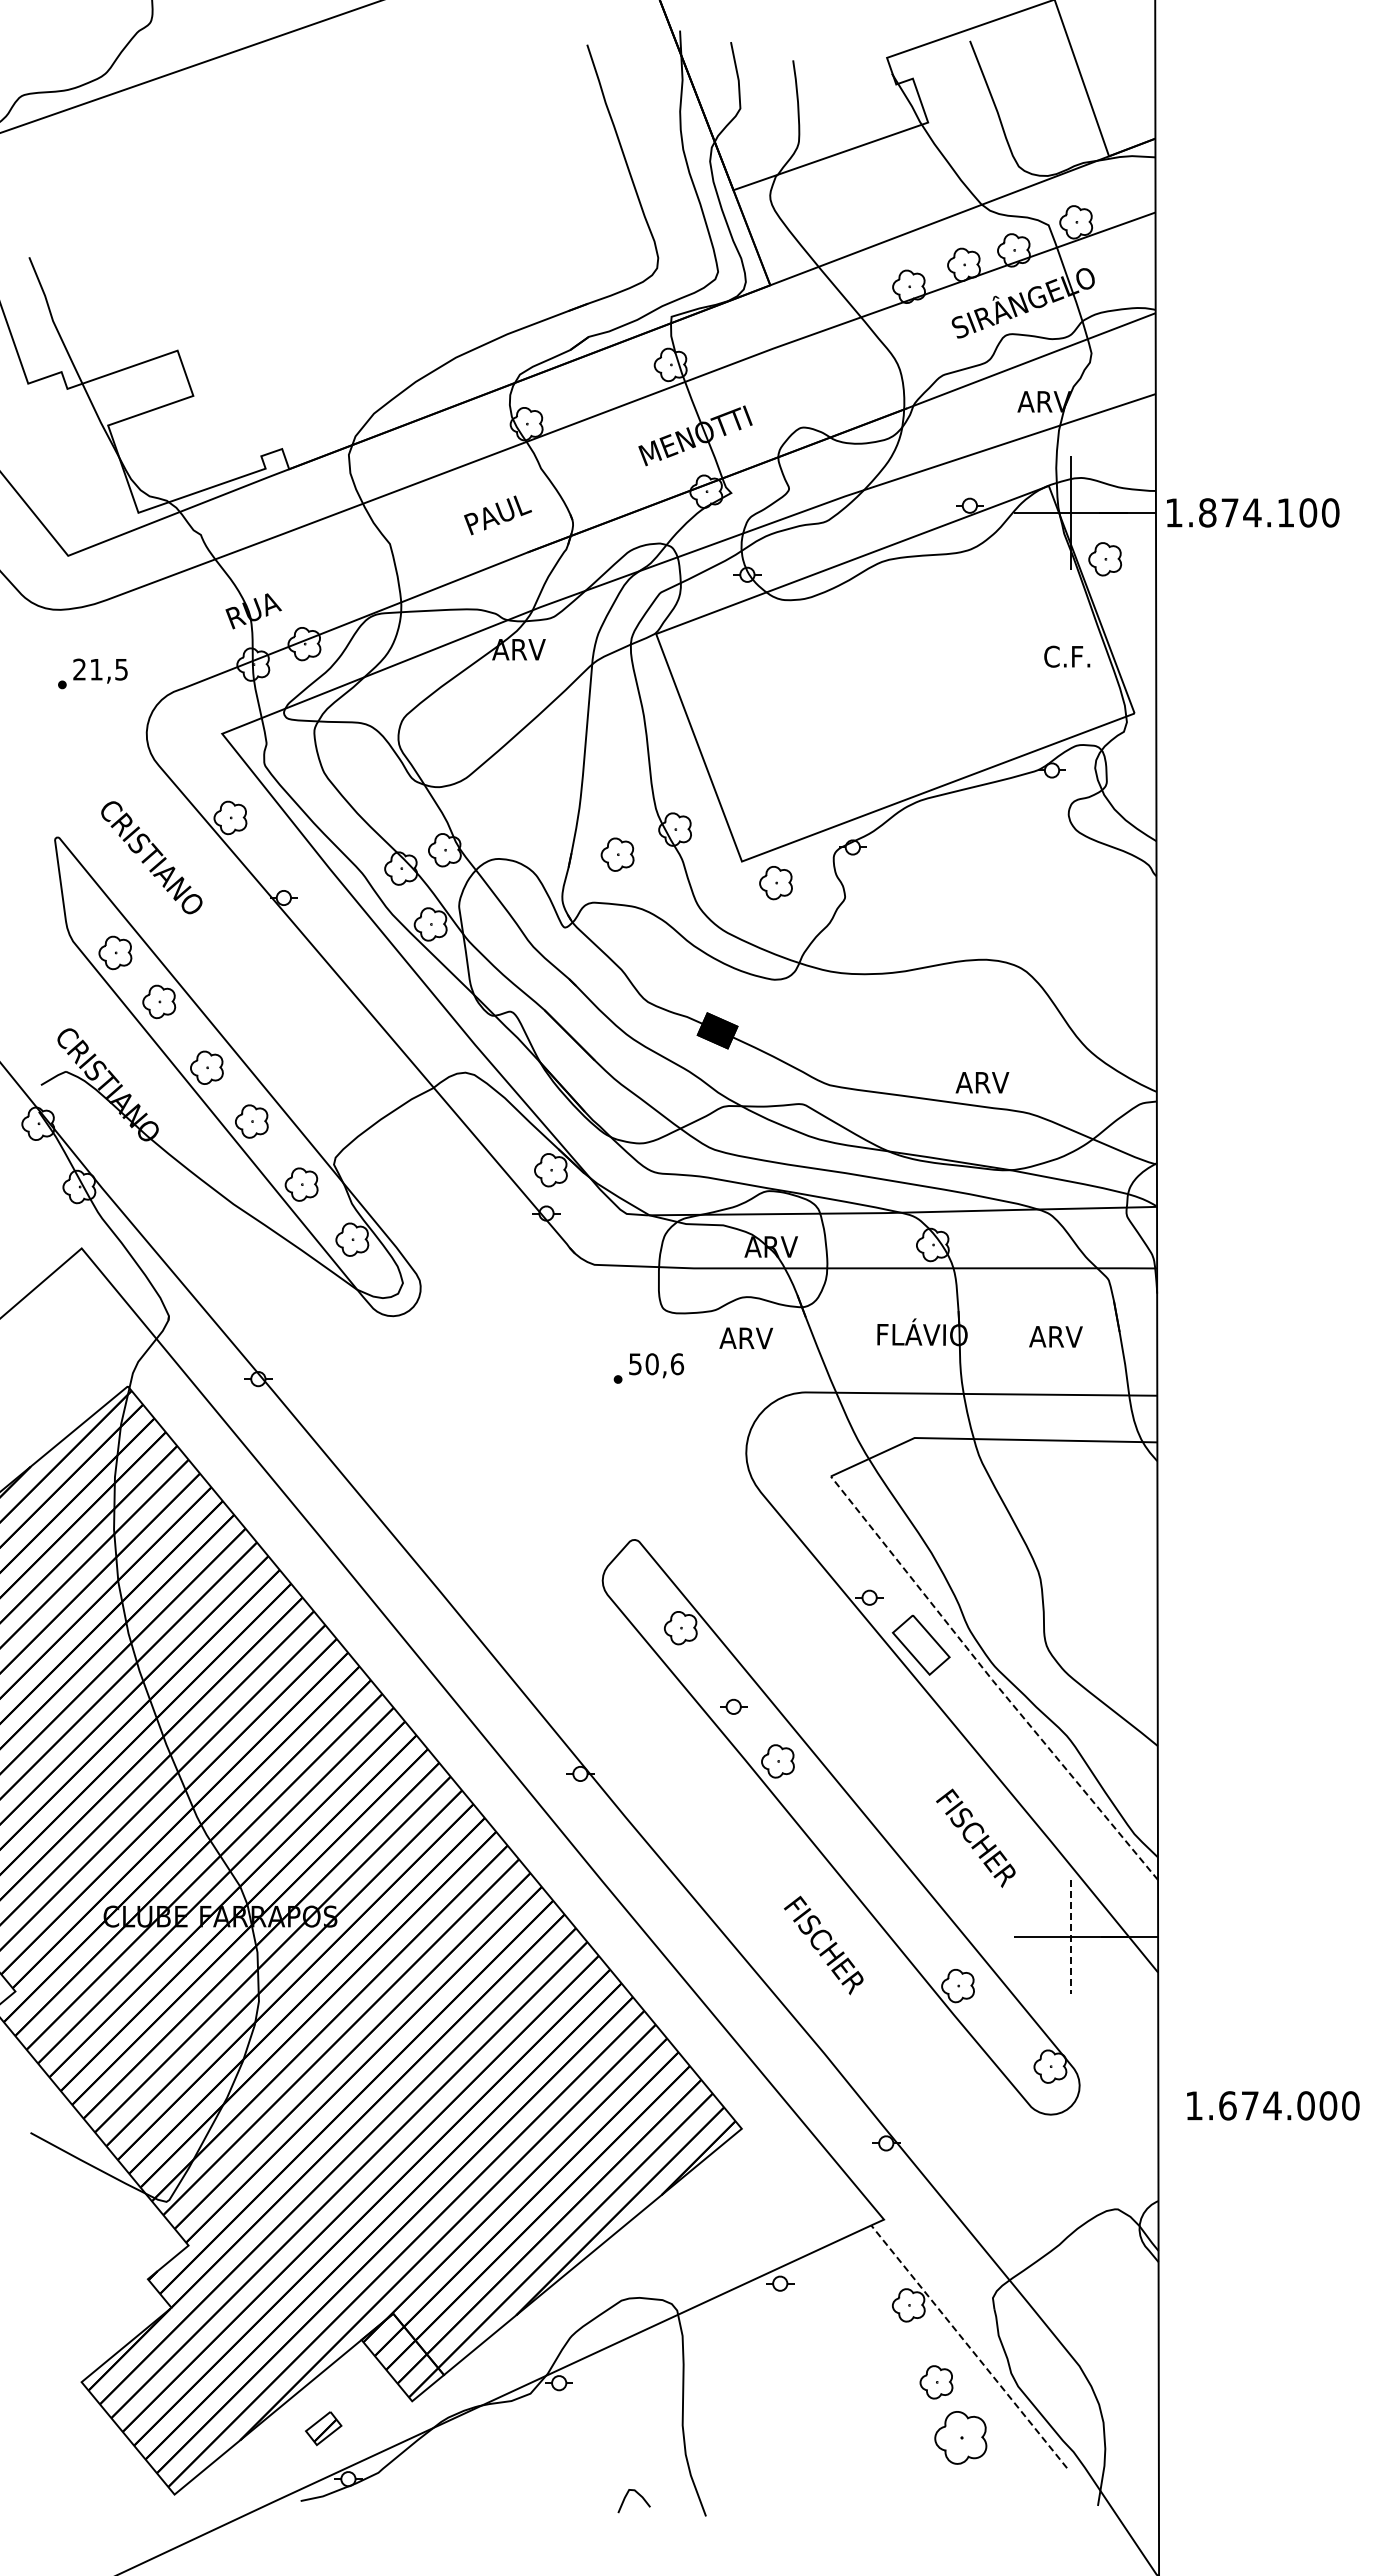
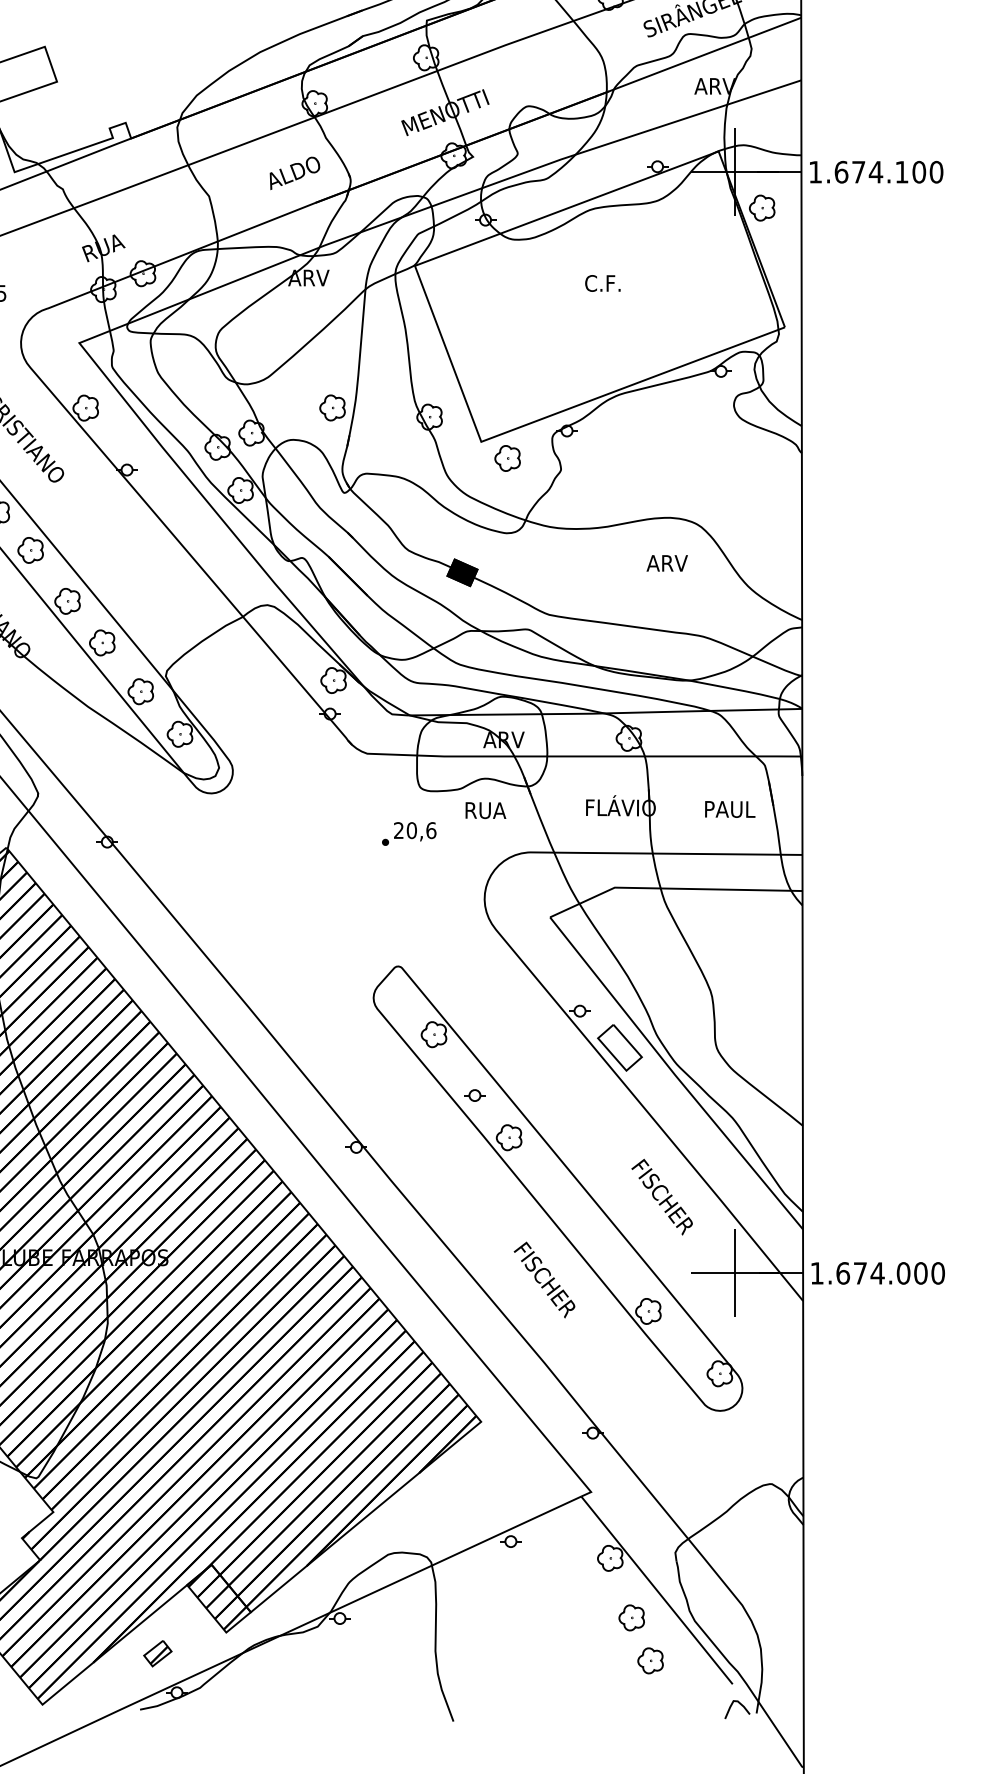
text: (1207, 512) -> (841, 171), 1.874.100 -> 1.674.100
text: (498, 514) -> (293, 173), PAUL -> ALDO
text: (1067, 656) -> (603, 283), moved
part: (617, 854) -> (332, 407), moved
text: (982, 1082) -> (667, 563), moved
text: (1062, 1336) -> (729, 809), ARV -> PAUL
text: (746, 1338) -> (484, 810), ARV -> RUA
text: (635, 1364) -> (398, 830), 50,6 -> 20,6
line: (992, 1680) -> (675, 1075), dashed -> solid
line: (1070, 1936) -> (735, 1273), dashed -> solid
text: (1273, 2105) -> (878, 1273), moved
line: (969, 2346) -> (657, 1590), dashed -> solid
part: (960, 2437) -> (650, 1660), size x0.62
curve: (637, 2494) -> (740, 1704), moved

